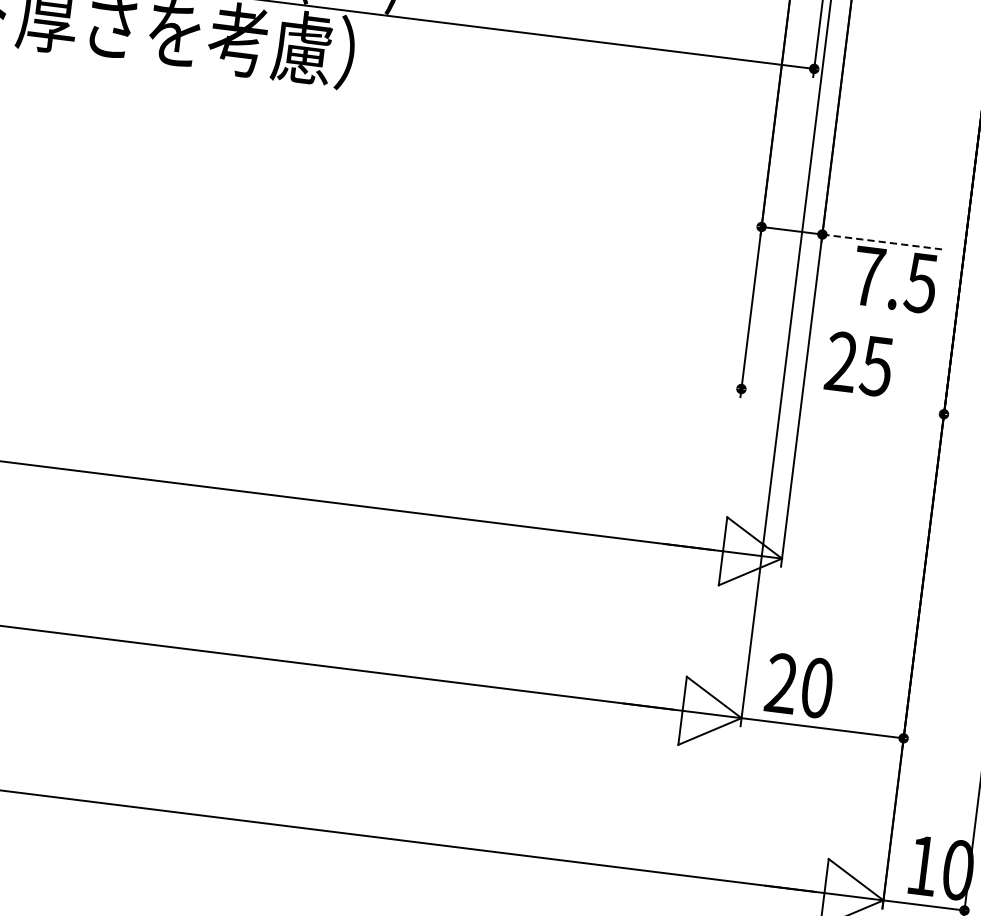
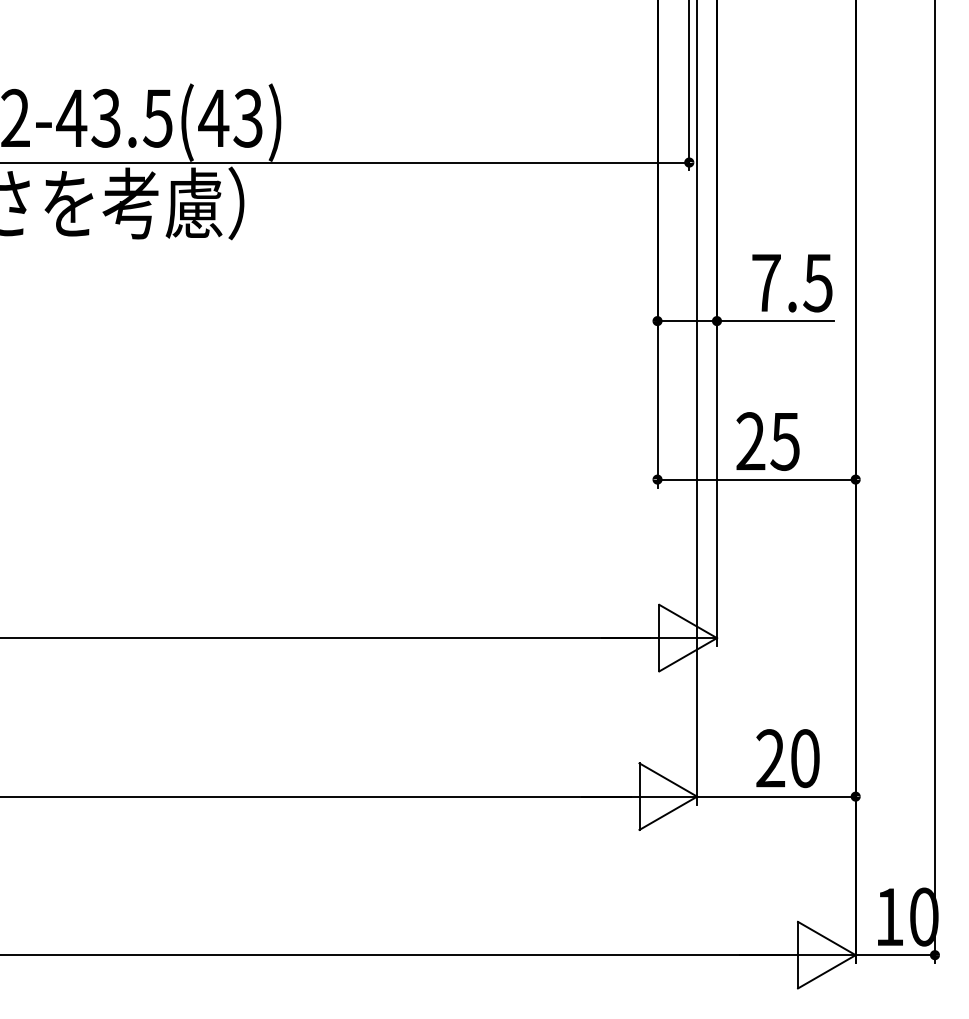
line: (883, 242) -> (776, 321), dashed -> solid
text: (895, 280) -> (792, 283), moved
line: (842, 401) -> (756, 479), added
text: (798, 685) -> (787, 758), moved

